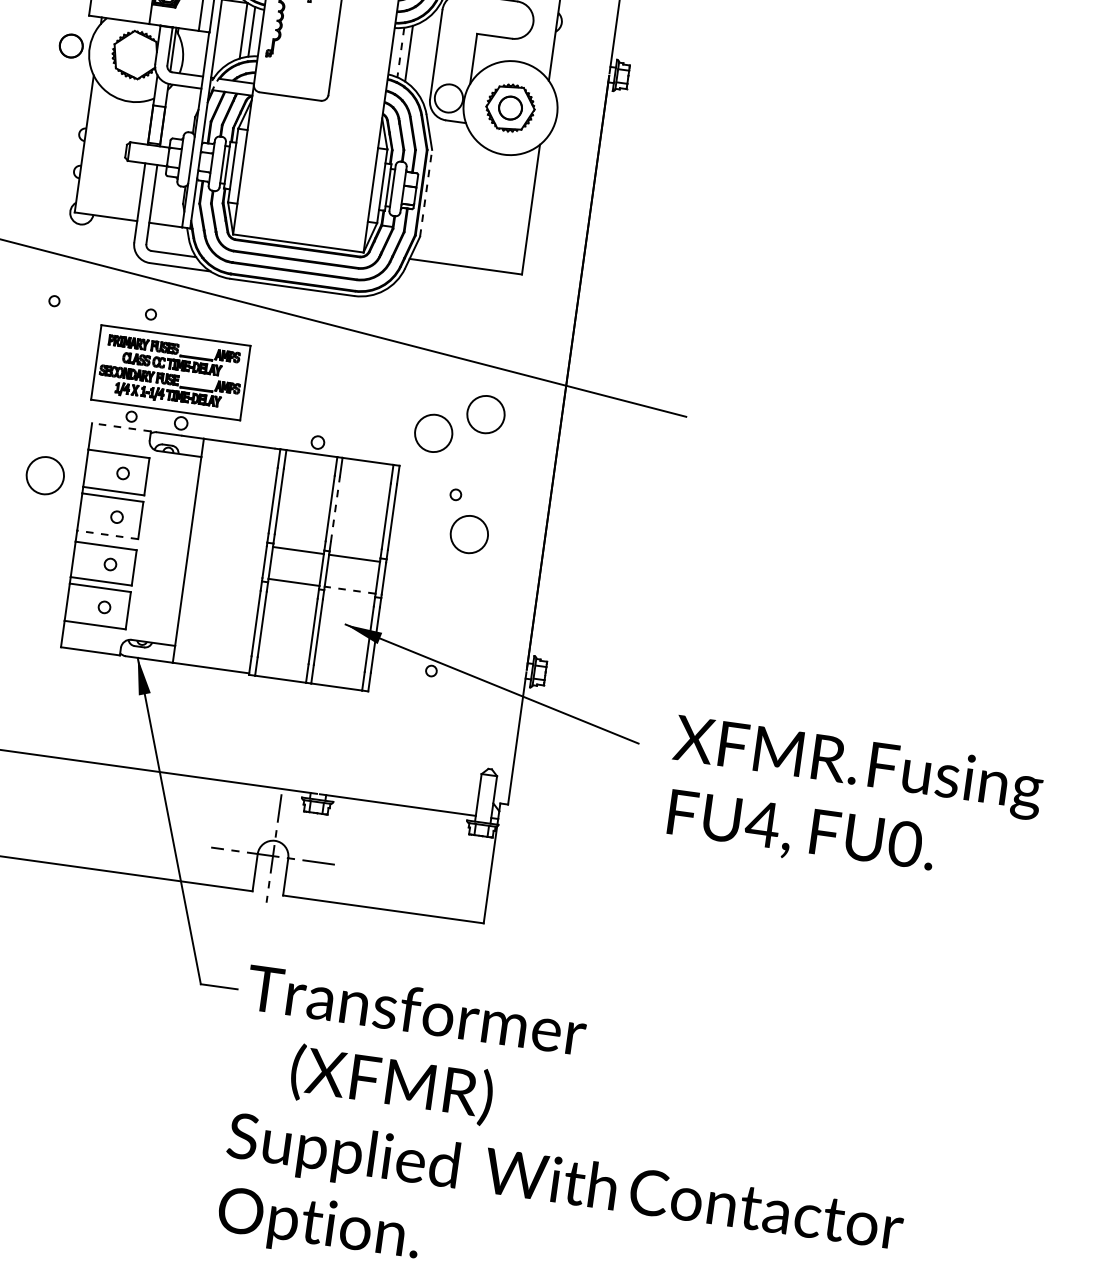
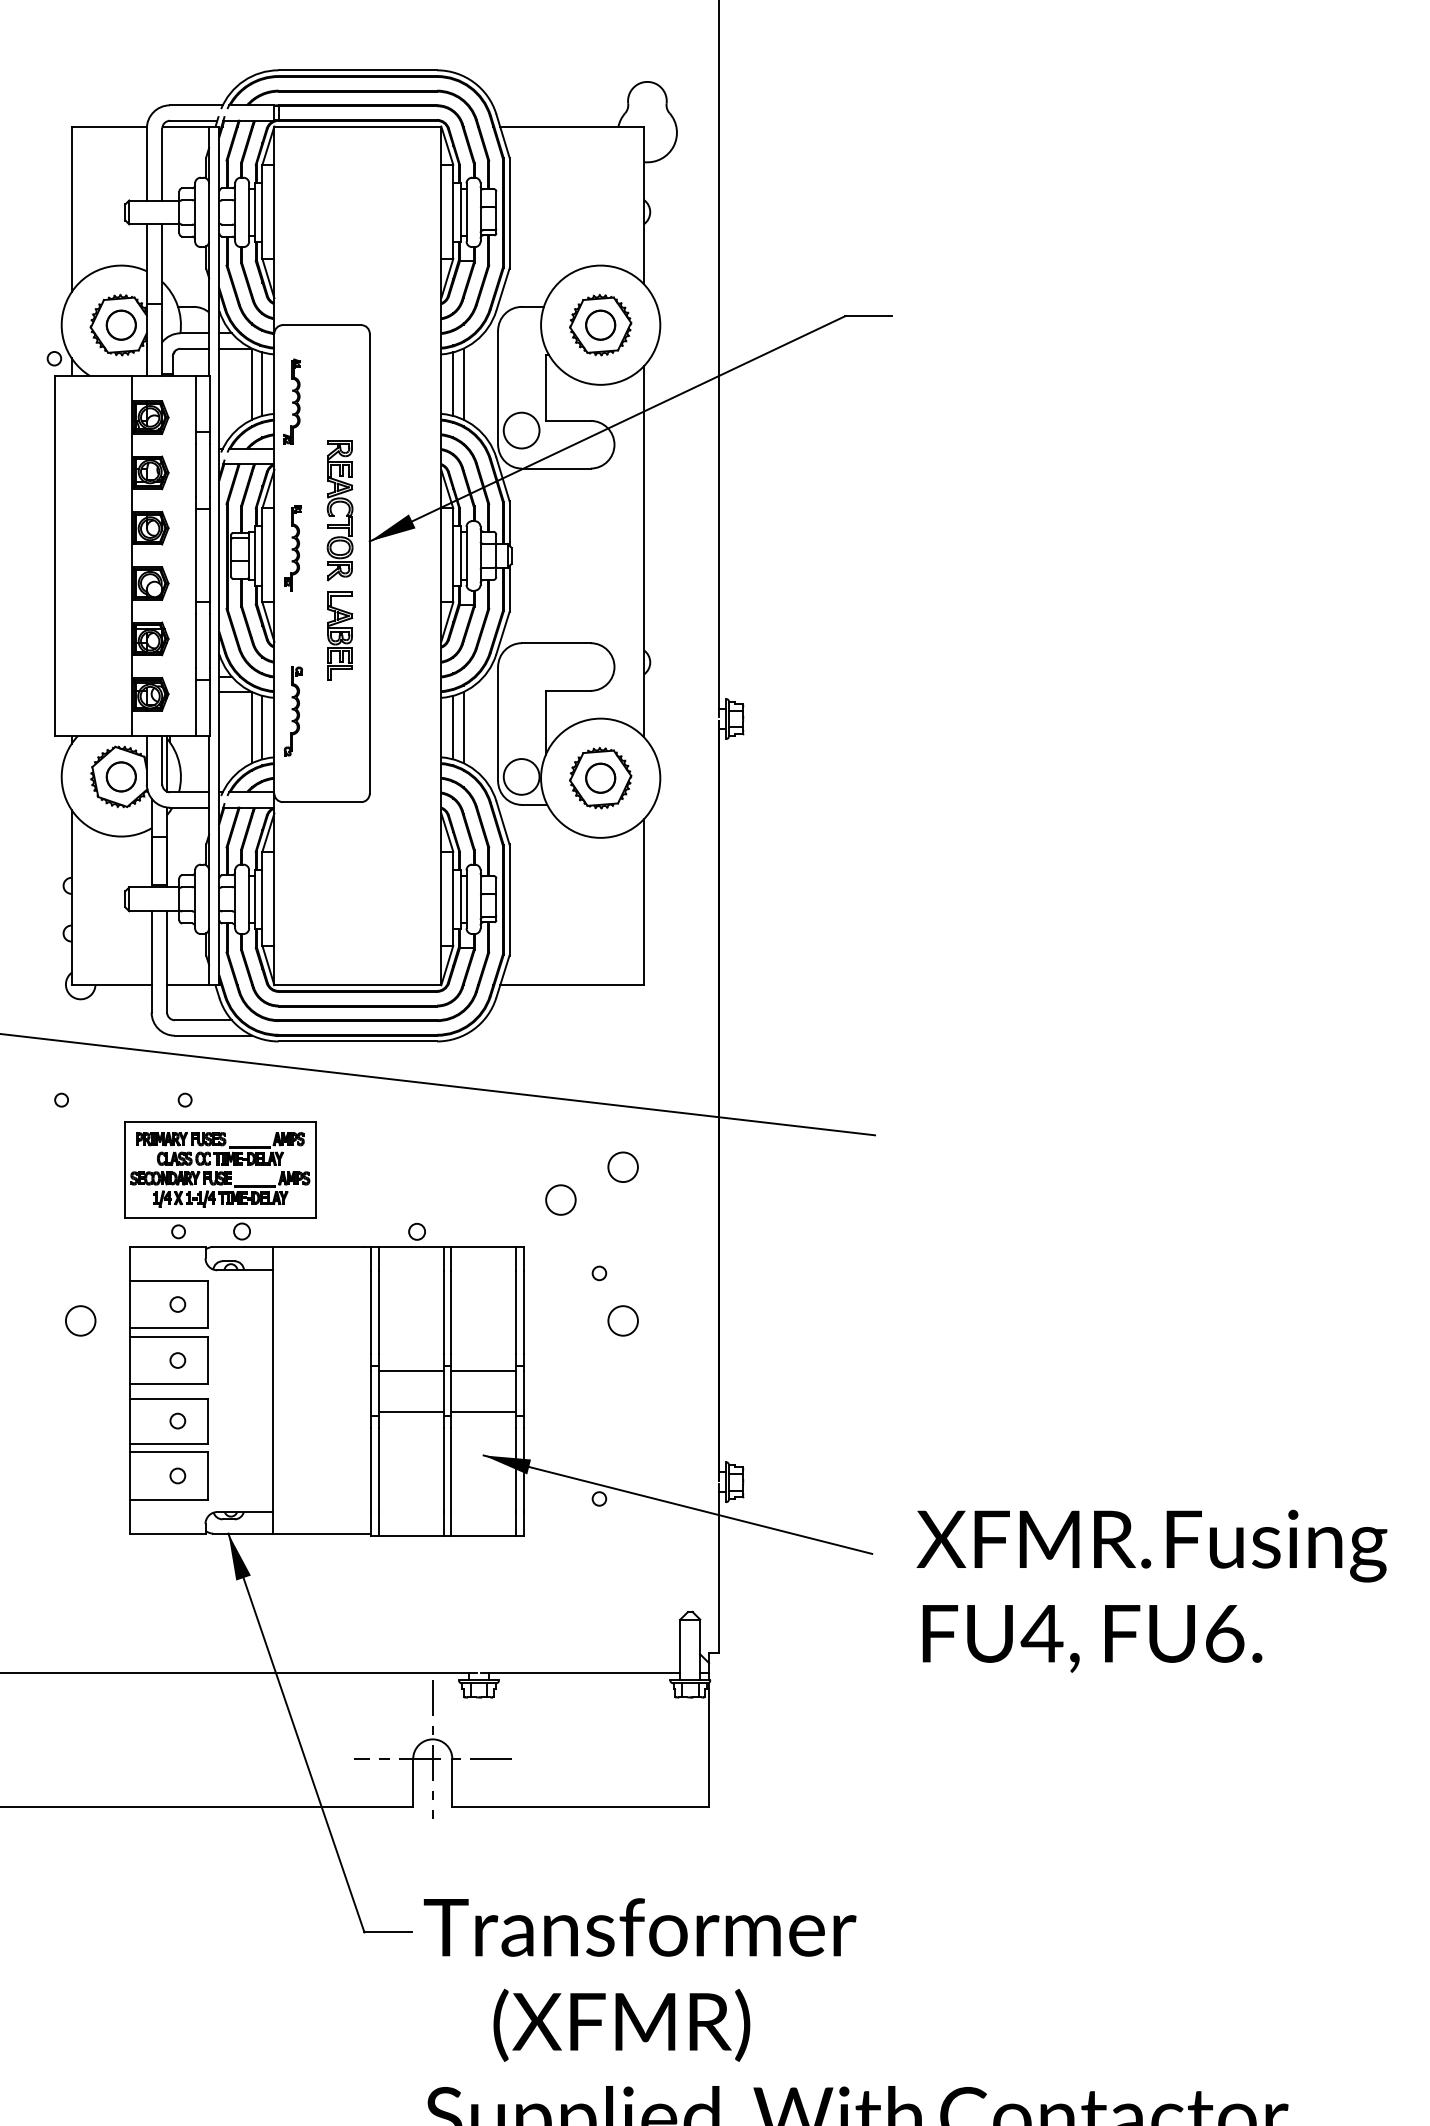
circle: (70, 45) -> (120, 776), moved
line: (401, 52) -> (453, 727), dashed -> solid
line: (426, 193) -> (509, 900), dashed -> solid
circle: (485, 413) -> (622, 1166), size x0.62
line: (121, 426) -> (167, 1246), dashed -> solid
circle: (433, 432) -> (560, 1199), size x0.62
circle: (45, 475) -> (80, 1320), size x0.62
line: (335, 509) -> (450, 1312), dashed -> solid
line: (107, 534) -> (168, 1384), dashed -> solid
circle: (468, 534) -> (622, 1320), size x0.62
line: (350, 590) -> (483, 1411), dashed -> solid
text: (905, 843) -> (1224, 1633), FU0. -> FU6.

